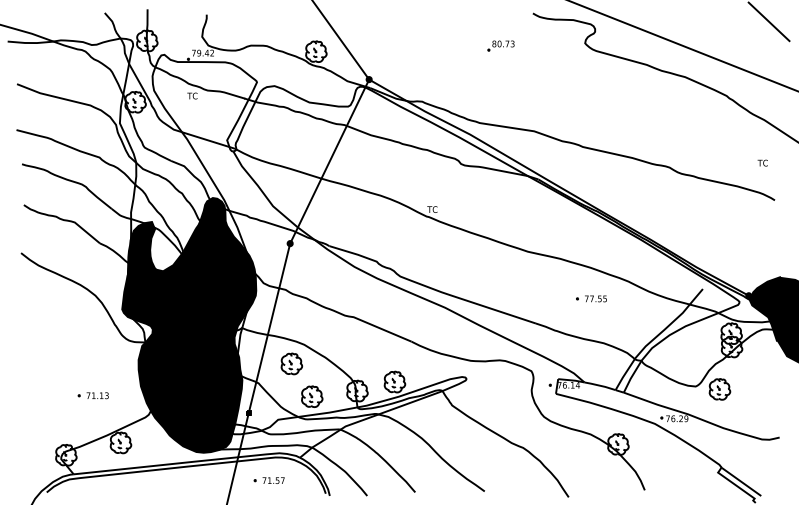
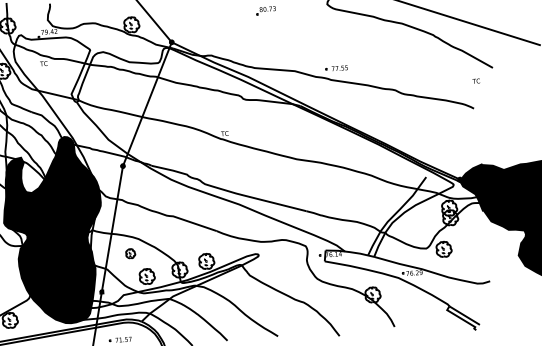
text: (762, 162) -> (476, 80), moved
part: (591, 298) -> (336, 68), moved
part: (291, 363) -> (130, 253), size x0.6

